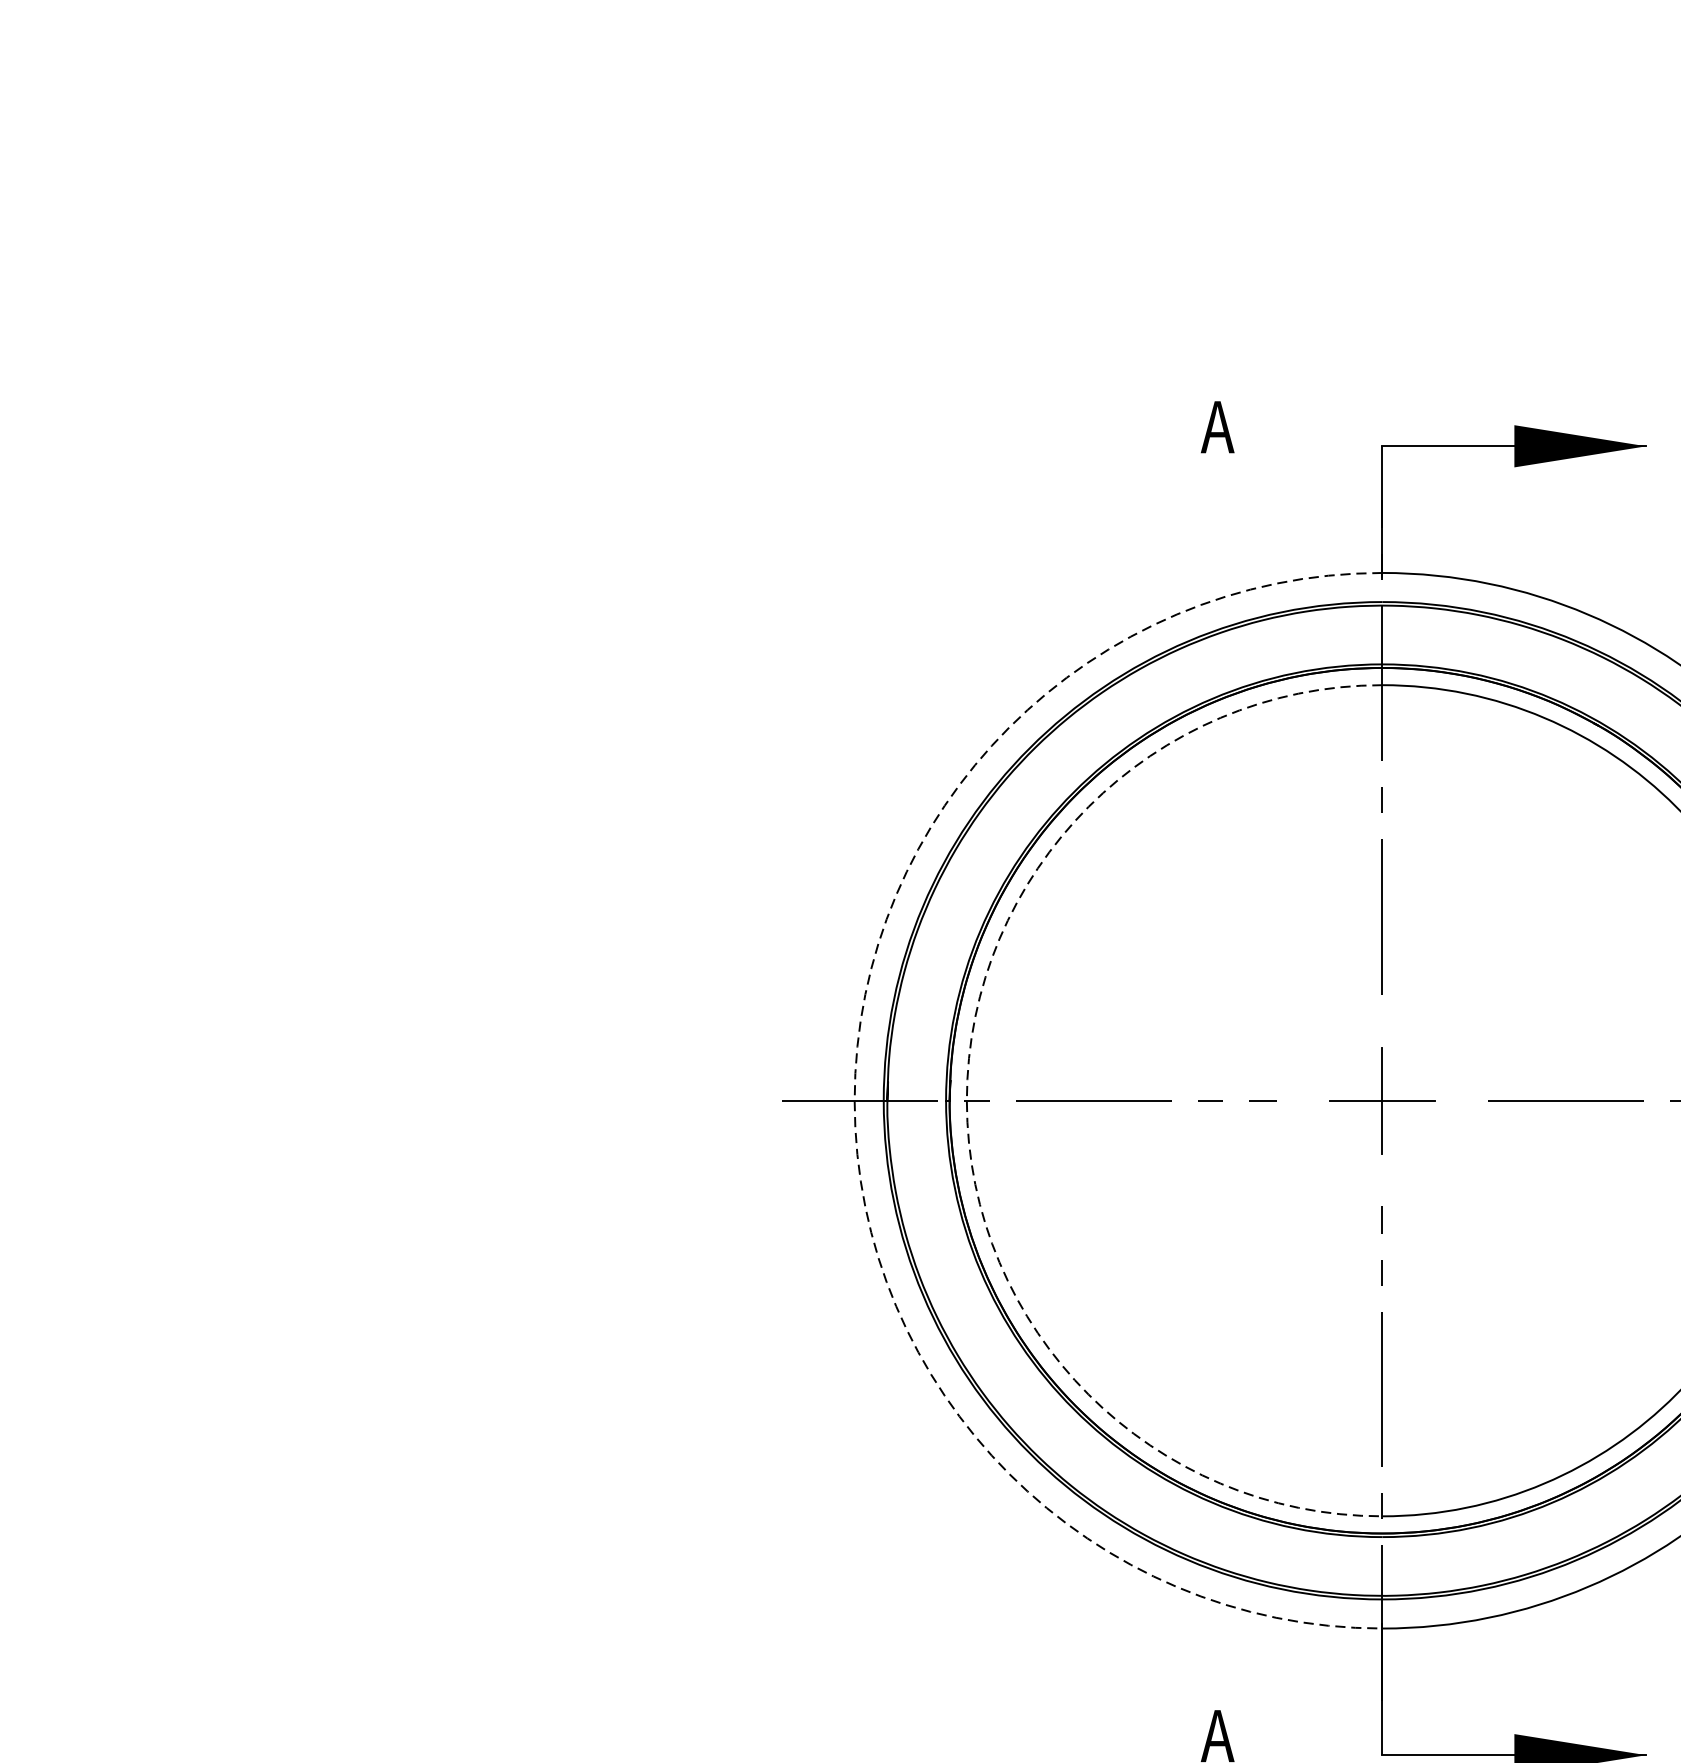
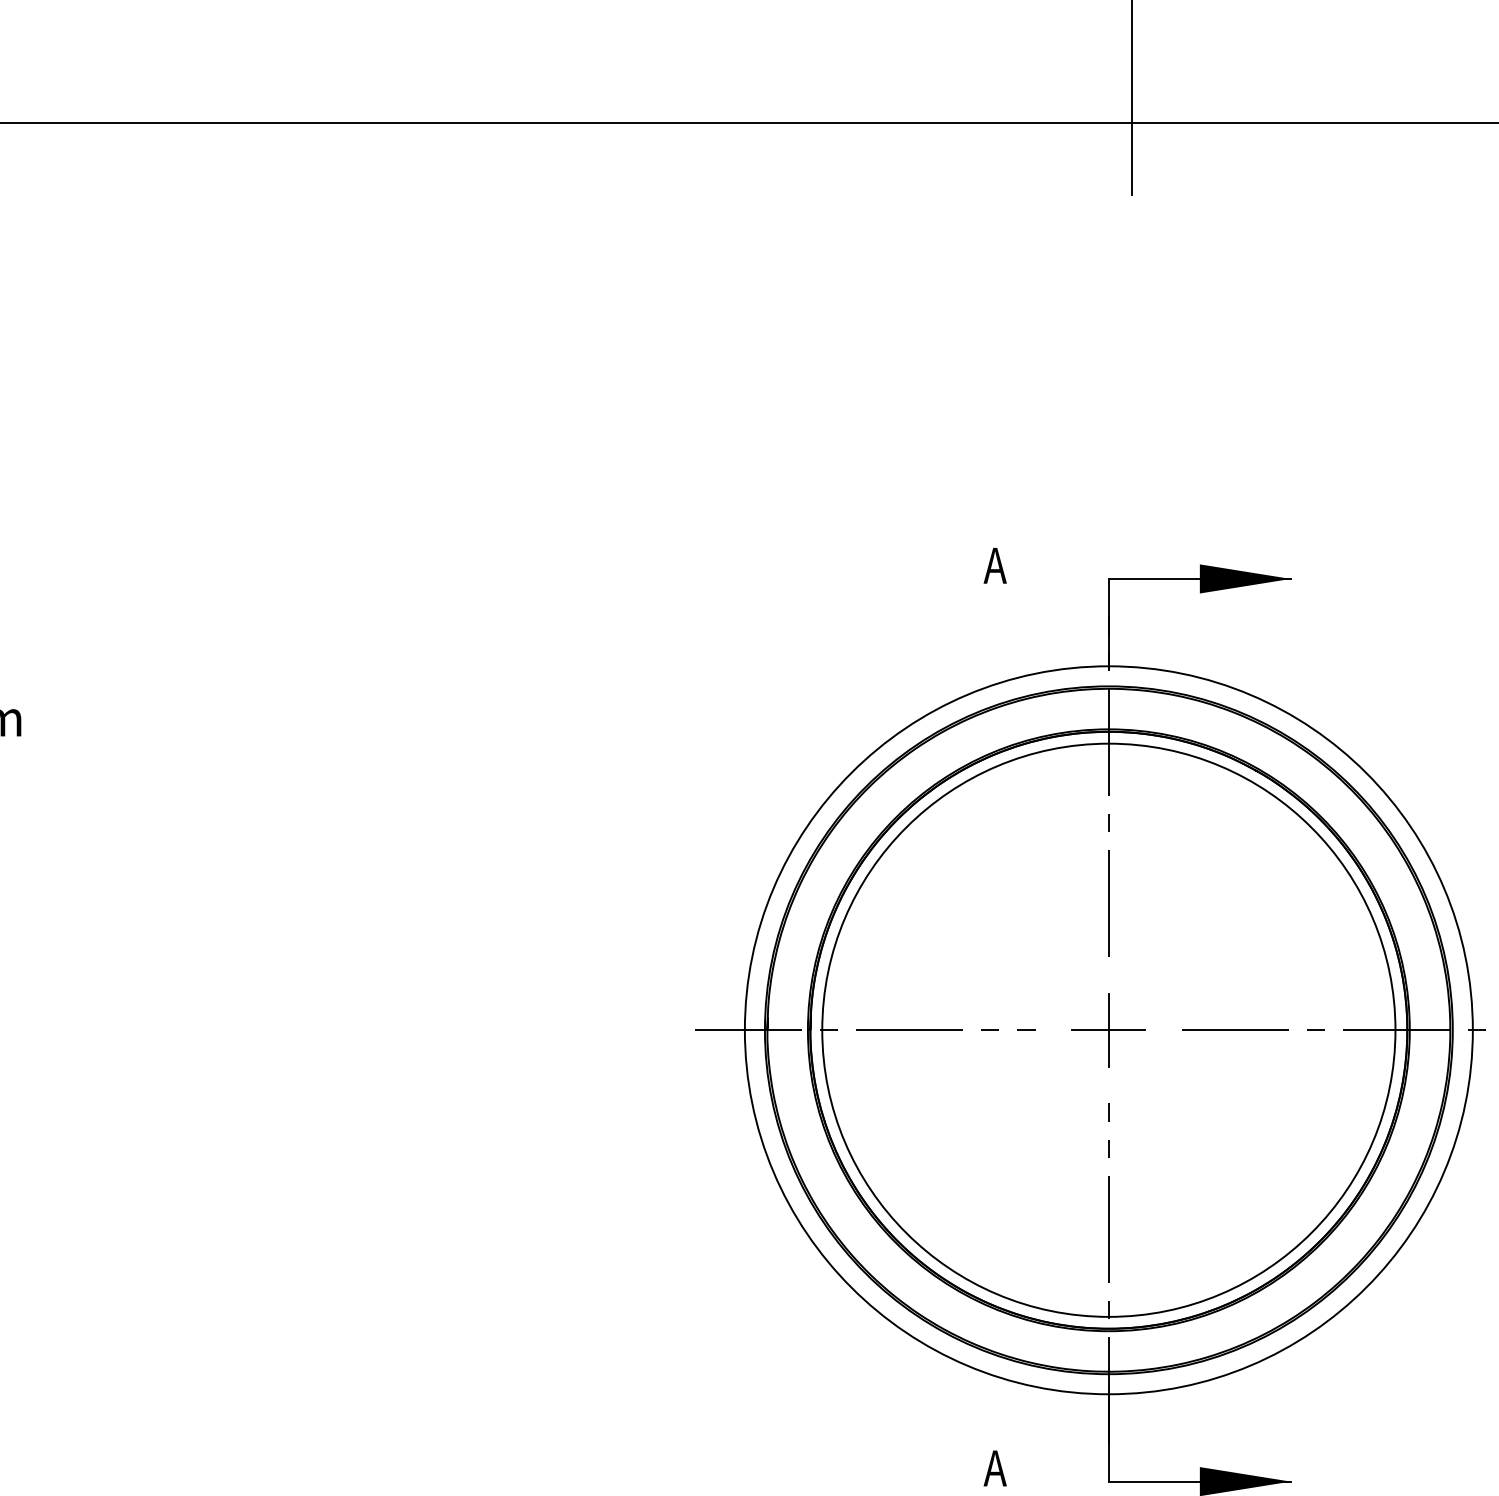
arc: (854, 1101) -> (744, 1030), dashed -> solid
arc: (967, 1101) -> (822, 1030), dashed -> solid

